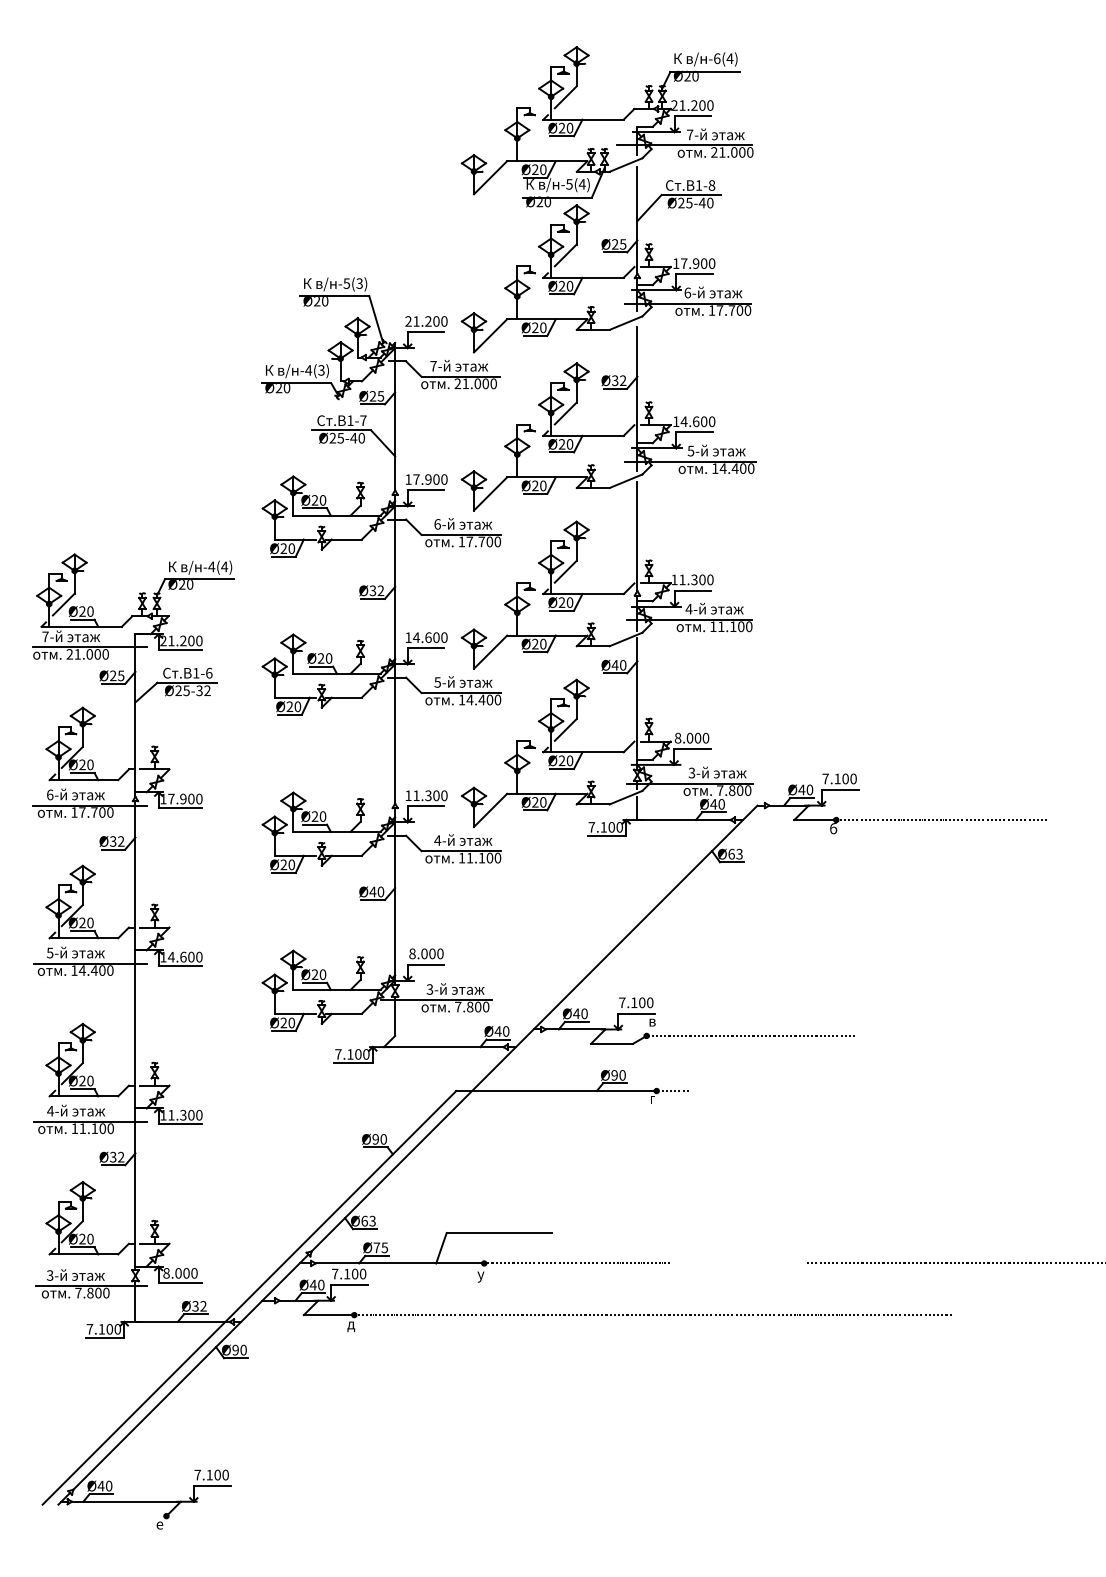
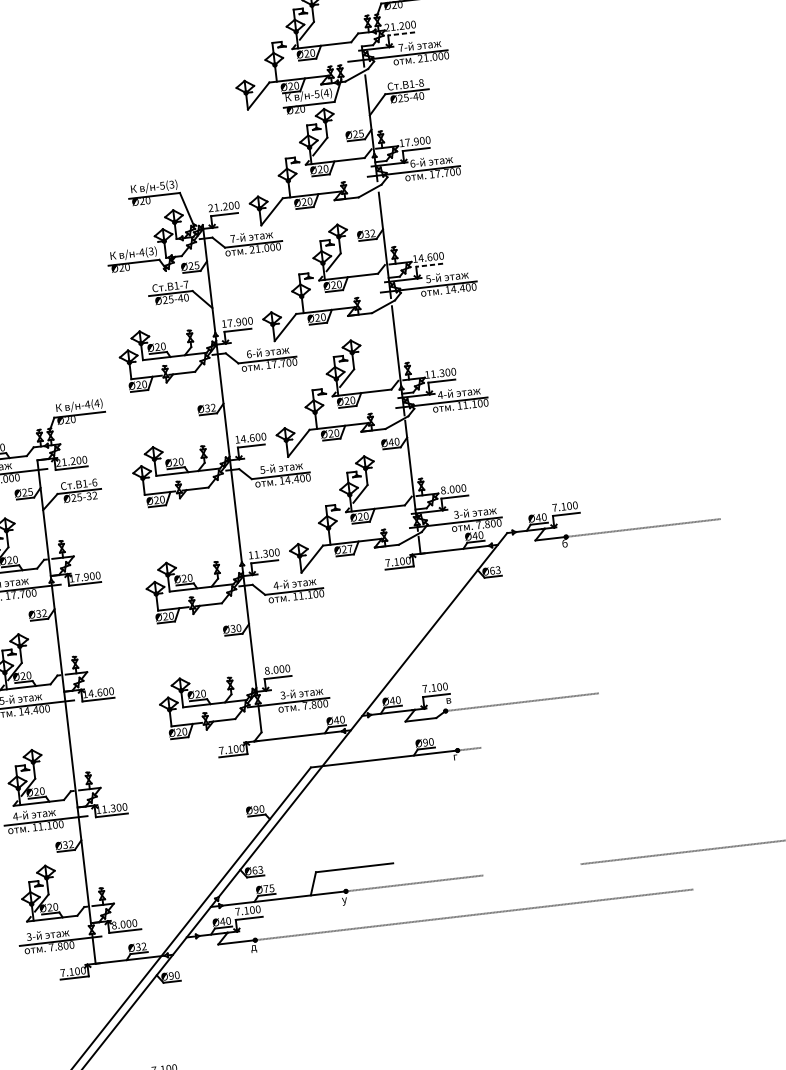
line: (692, 116) -> (401, 34), solid -> dashed
line: (694, 432) -> (429, 265), solid -> dashed
text: (543, 802) -> (350, 548), Ø20 -> Ø27
text: (372, 891) -> (232, 628), Ø40 -> Ø30

